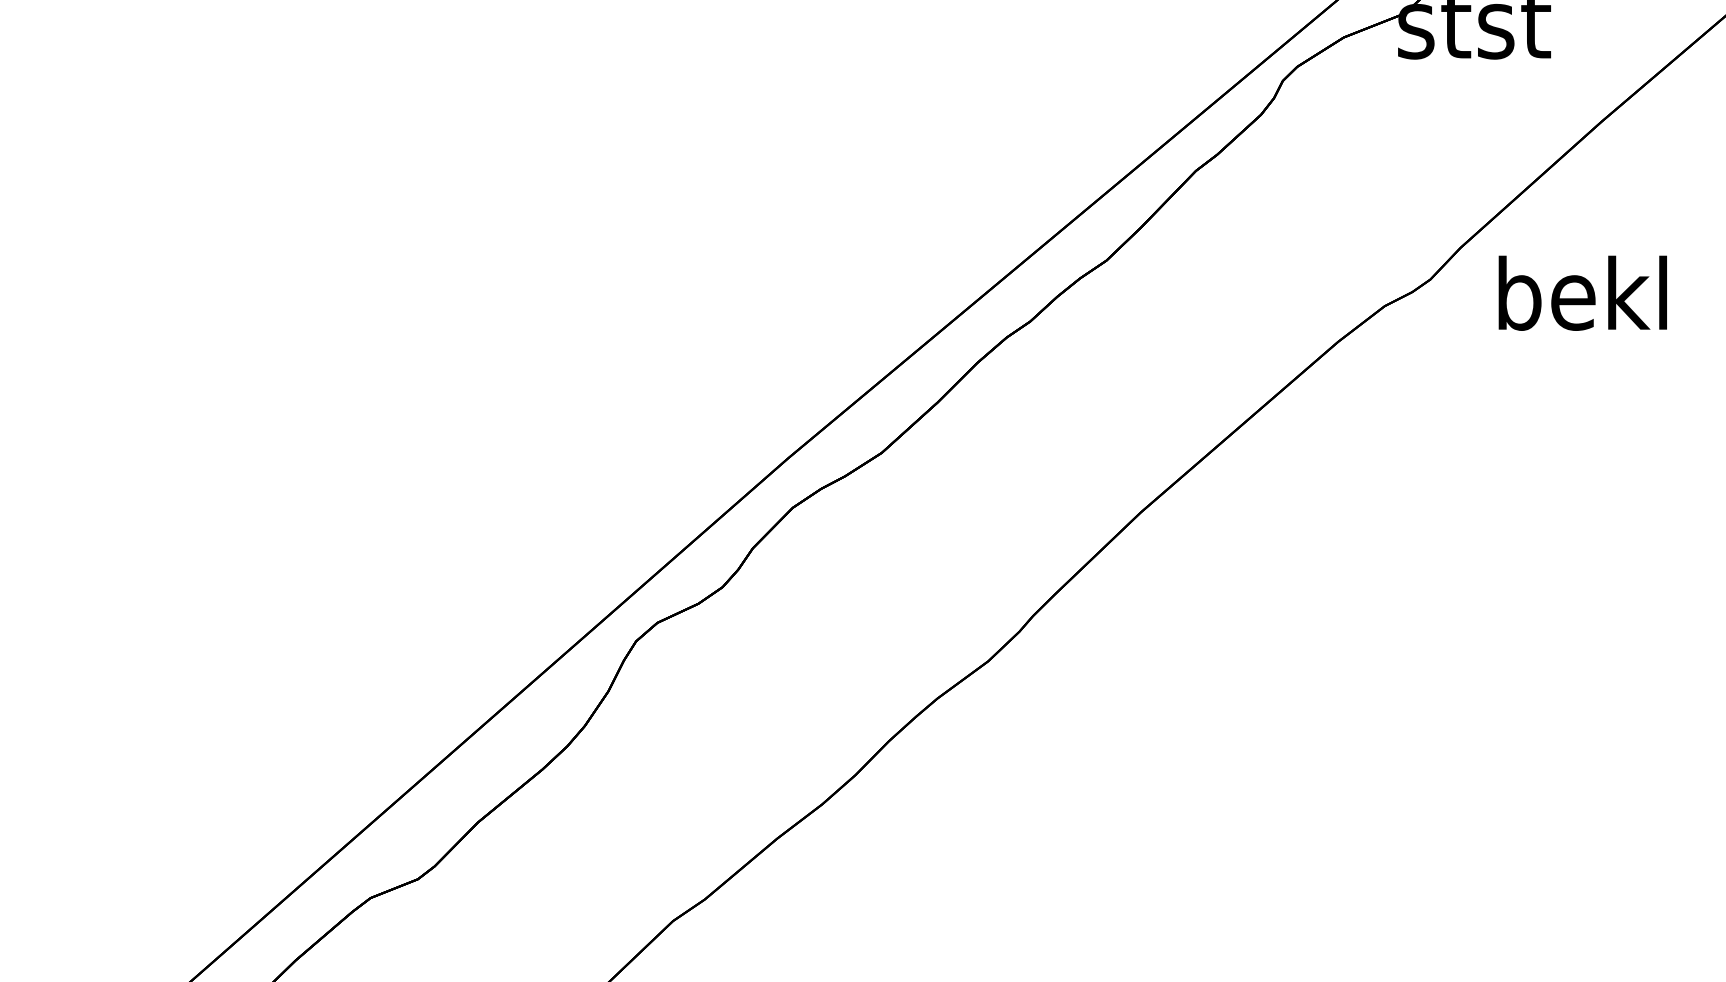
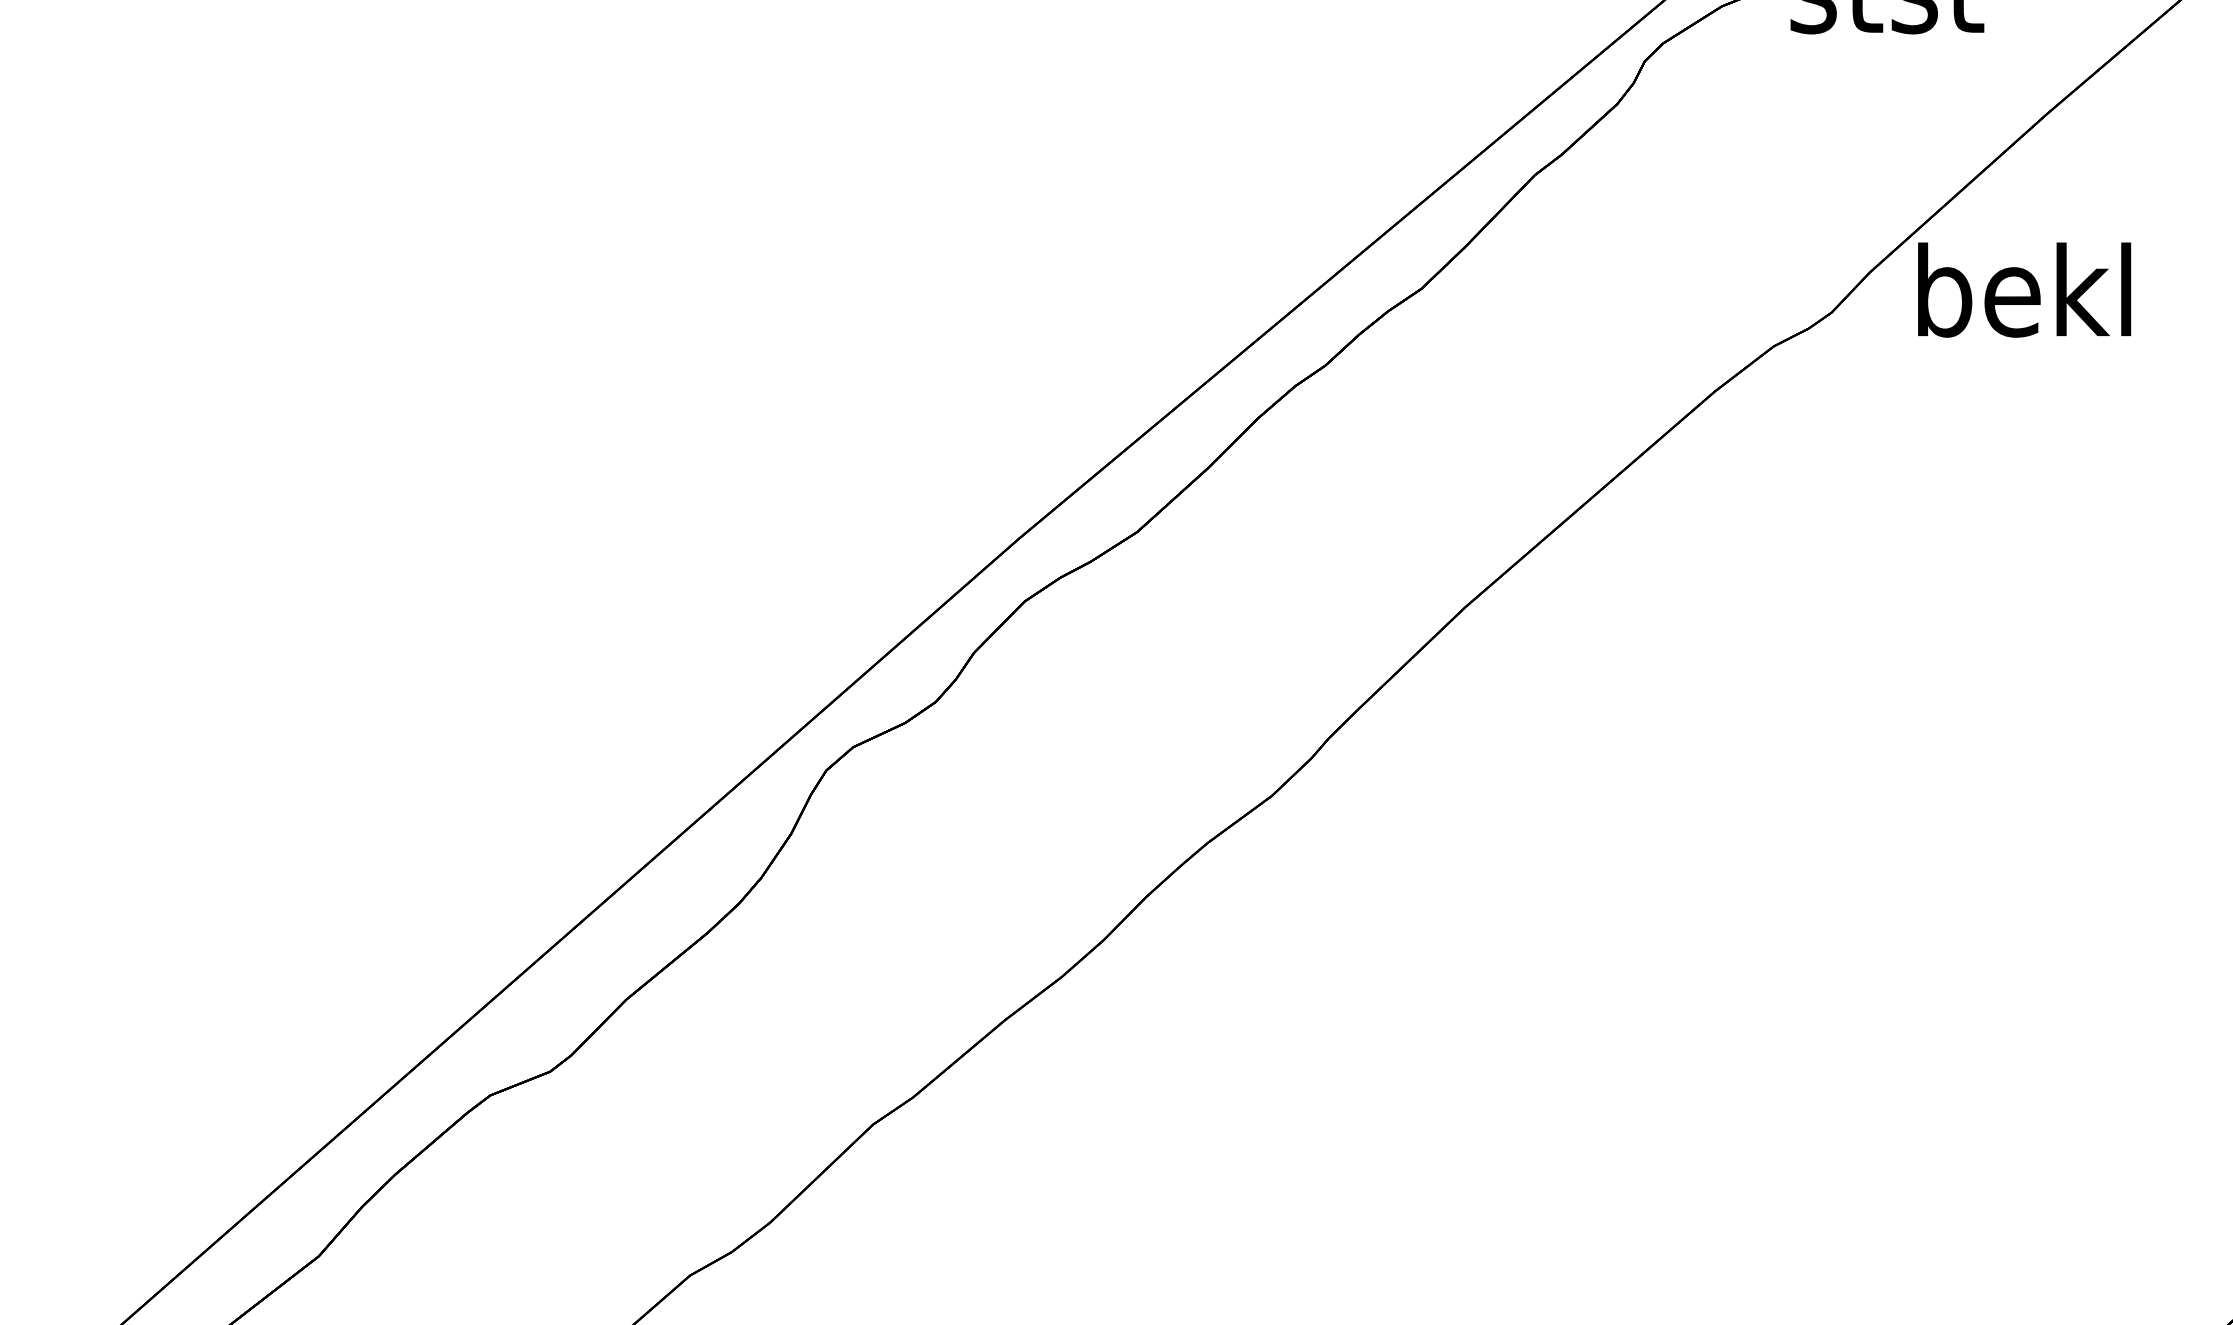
text: (1582, 292) -> (2024, 289), moved

